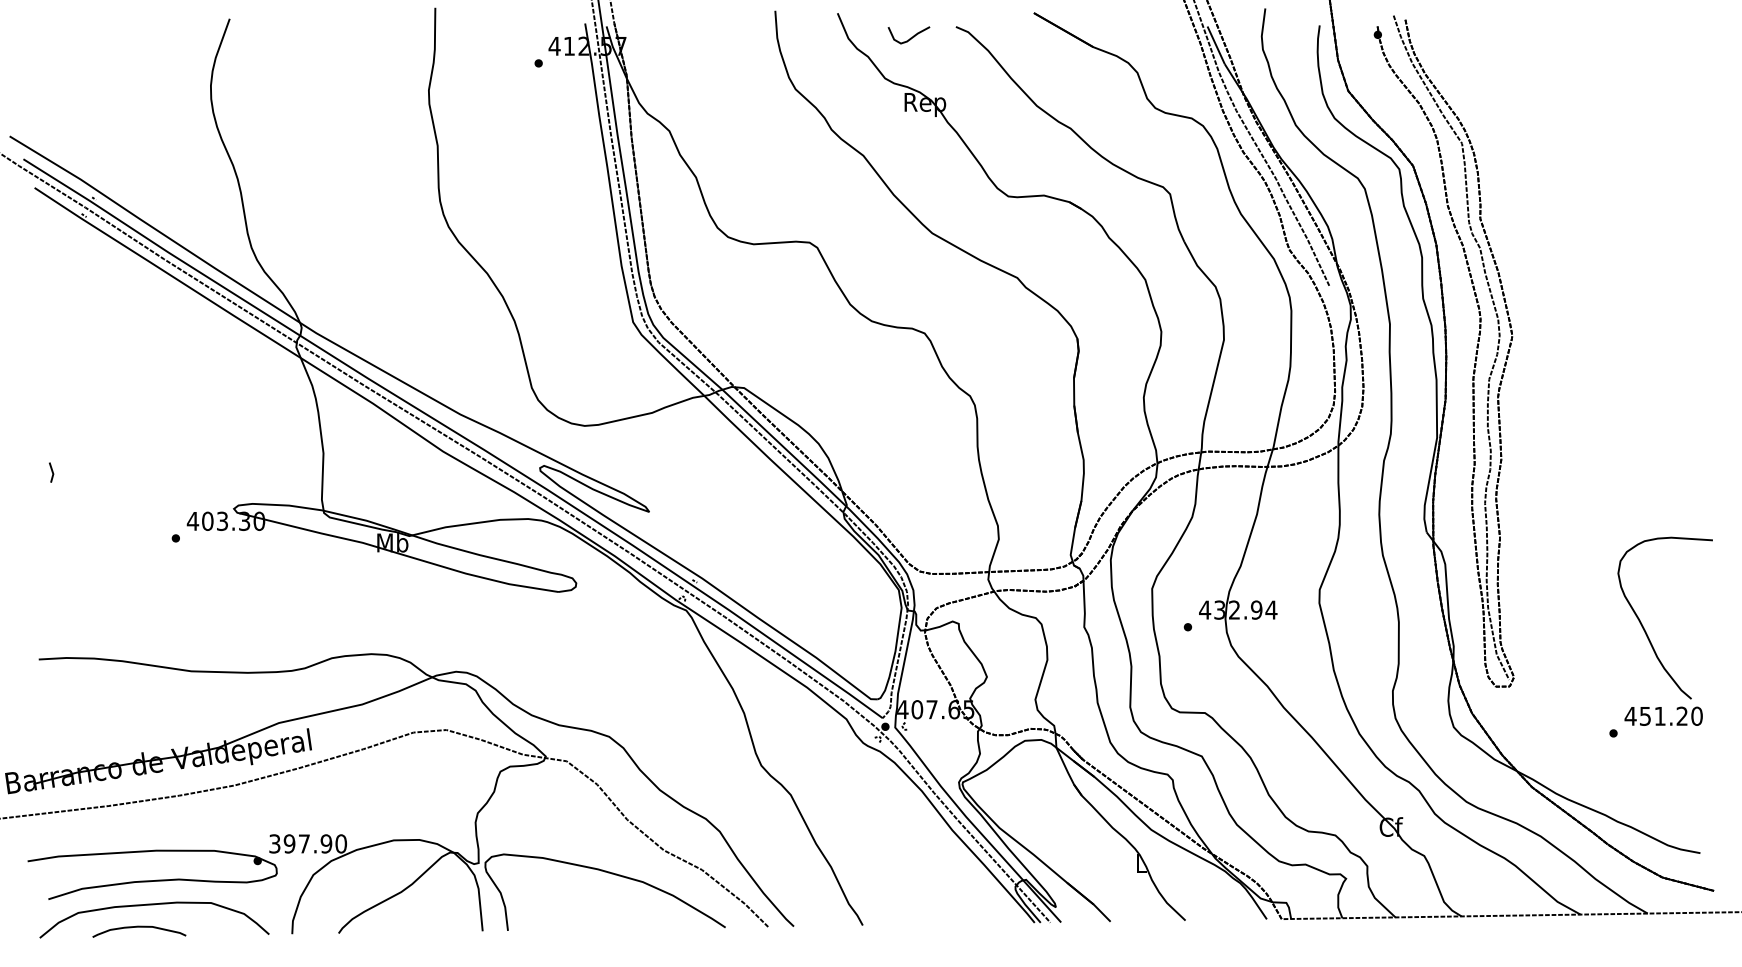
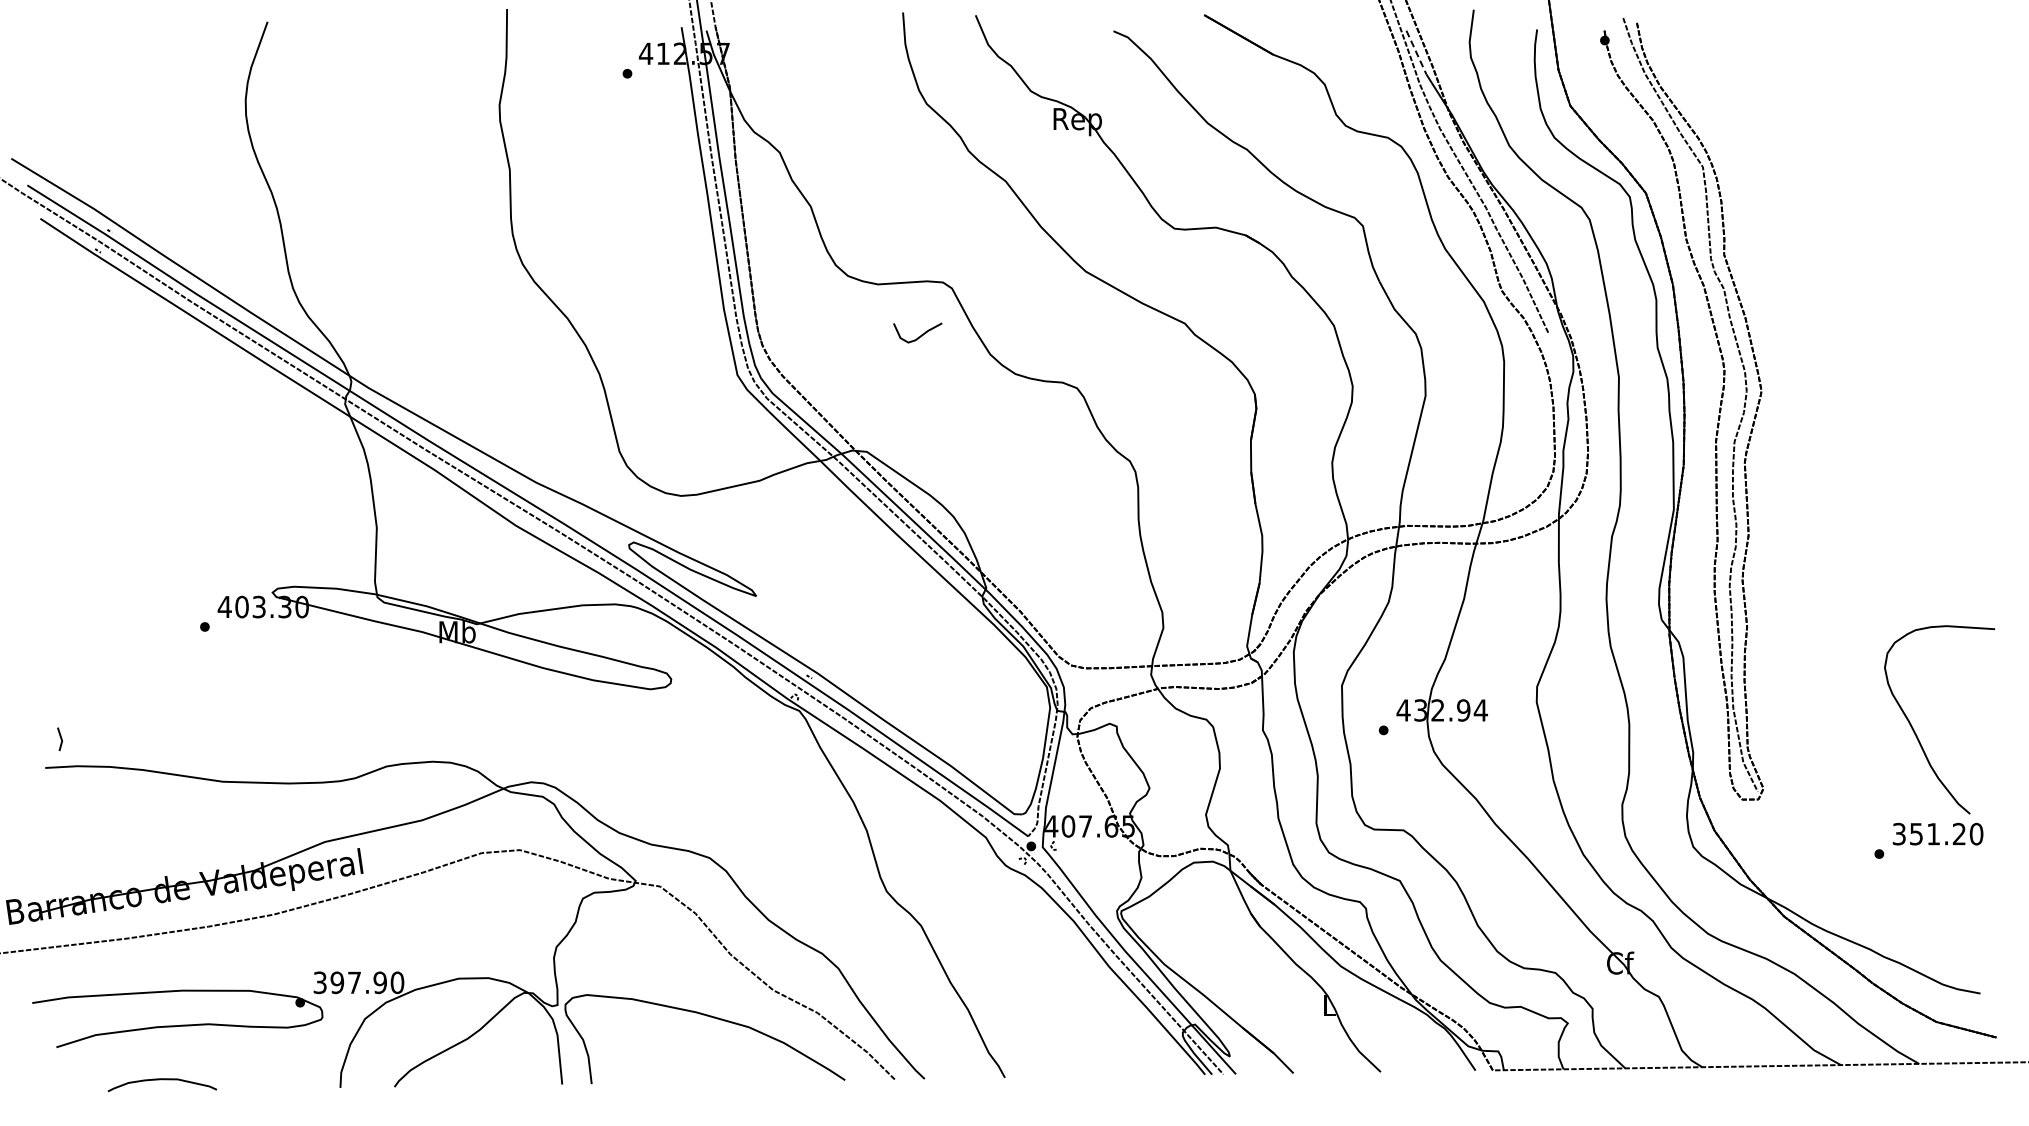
curve: (909, 38) -> (918, 336), moved
line: (1216, 46) -> (1416, 53), solid -> dashed
line: (51, 472) -> (60, 739), moved
text: (1630, 715) -> (1899, 833), 451.20 -> 351.20
curve: (152, 905) -> (177, 1054), removed

